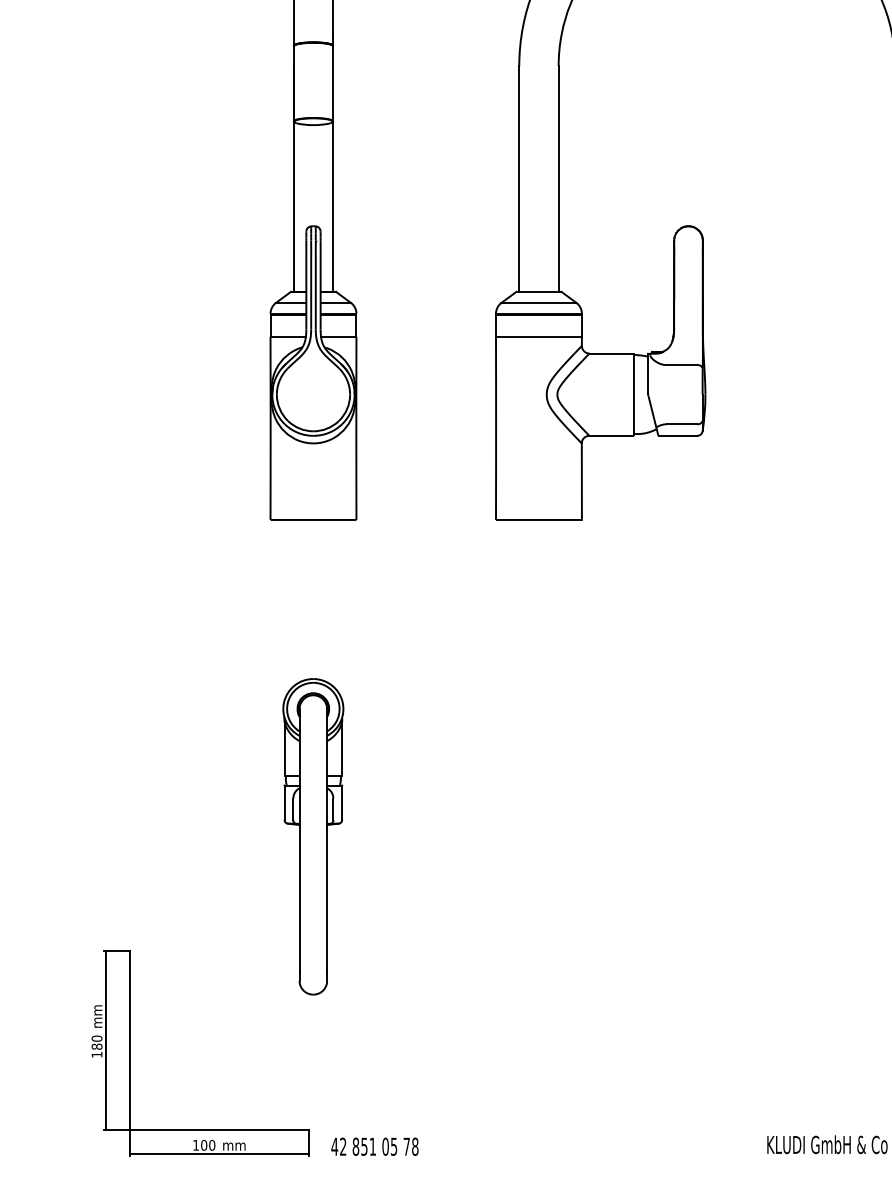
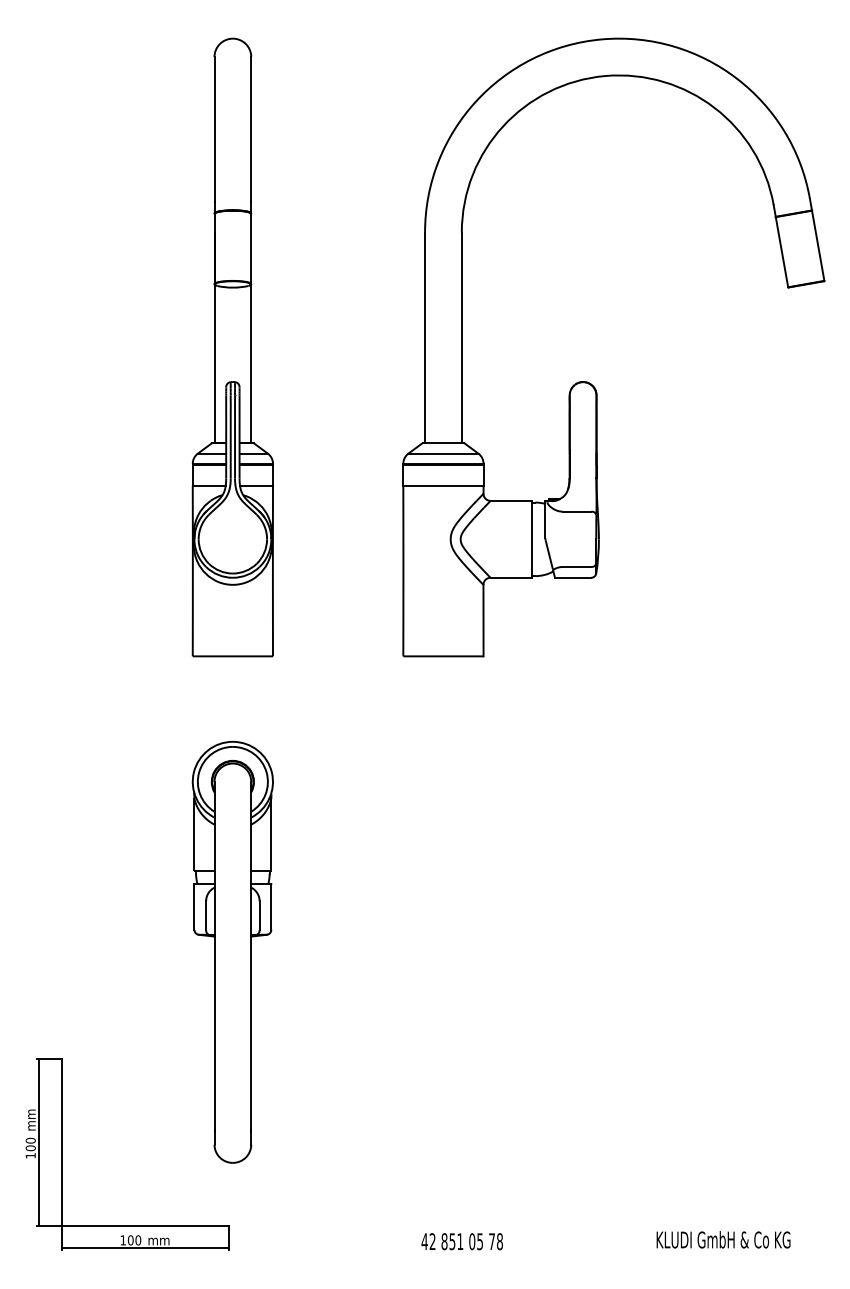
part: (313, 836) -> (232, 951), size x1.43
text: (96, 1046) -> (30, 1148), 180 -> 100
text: (374, 1146) -> (461, 1241), moved

